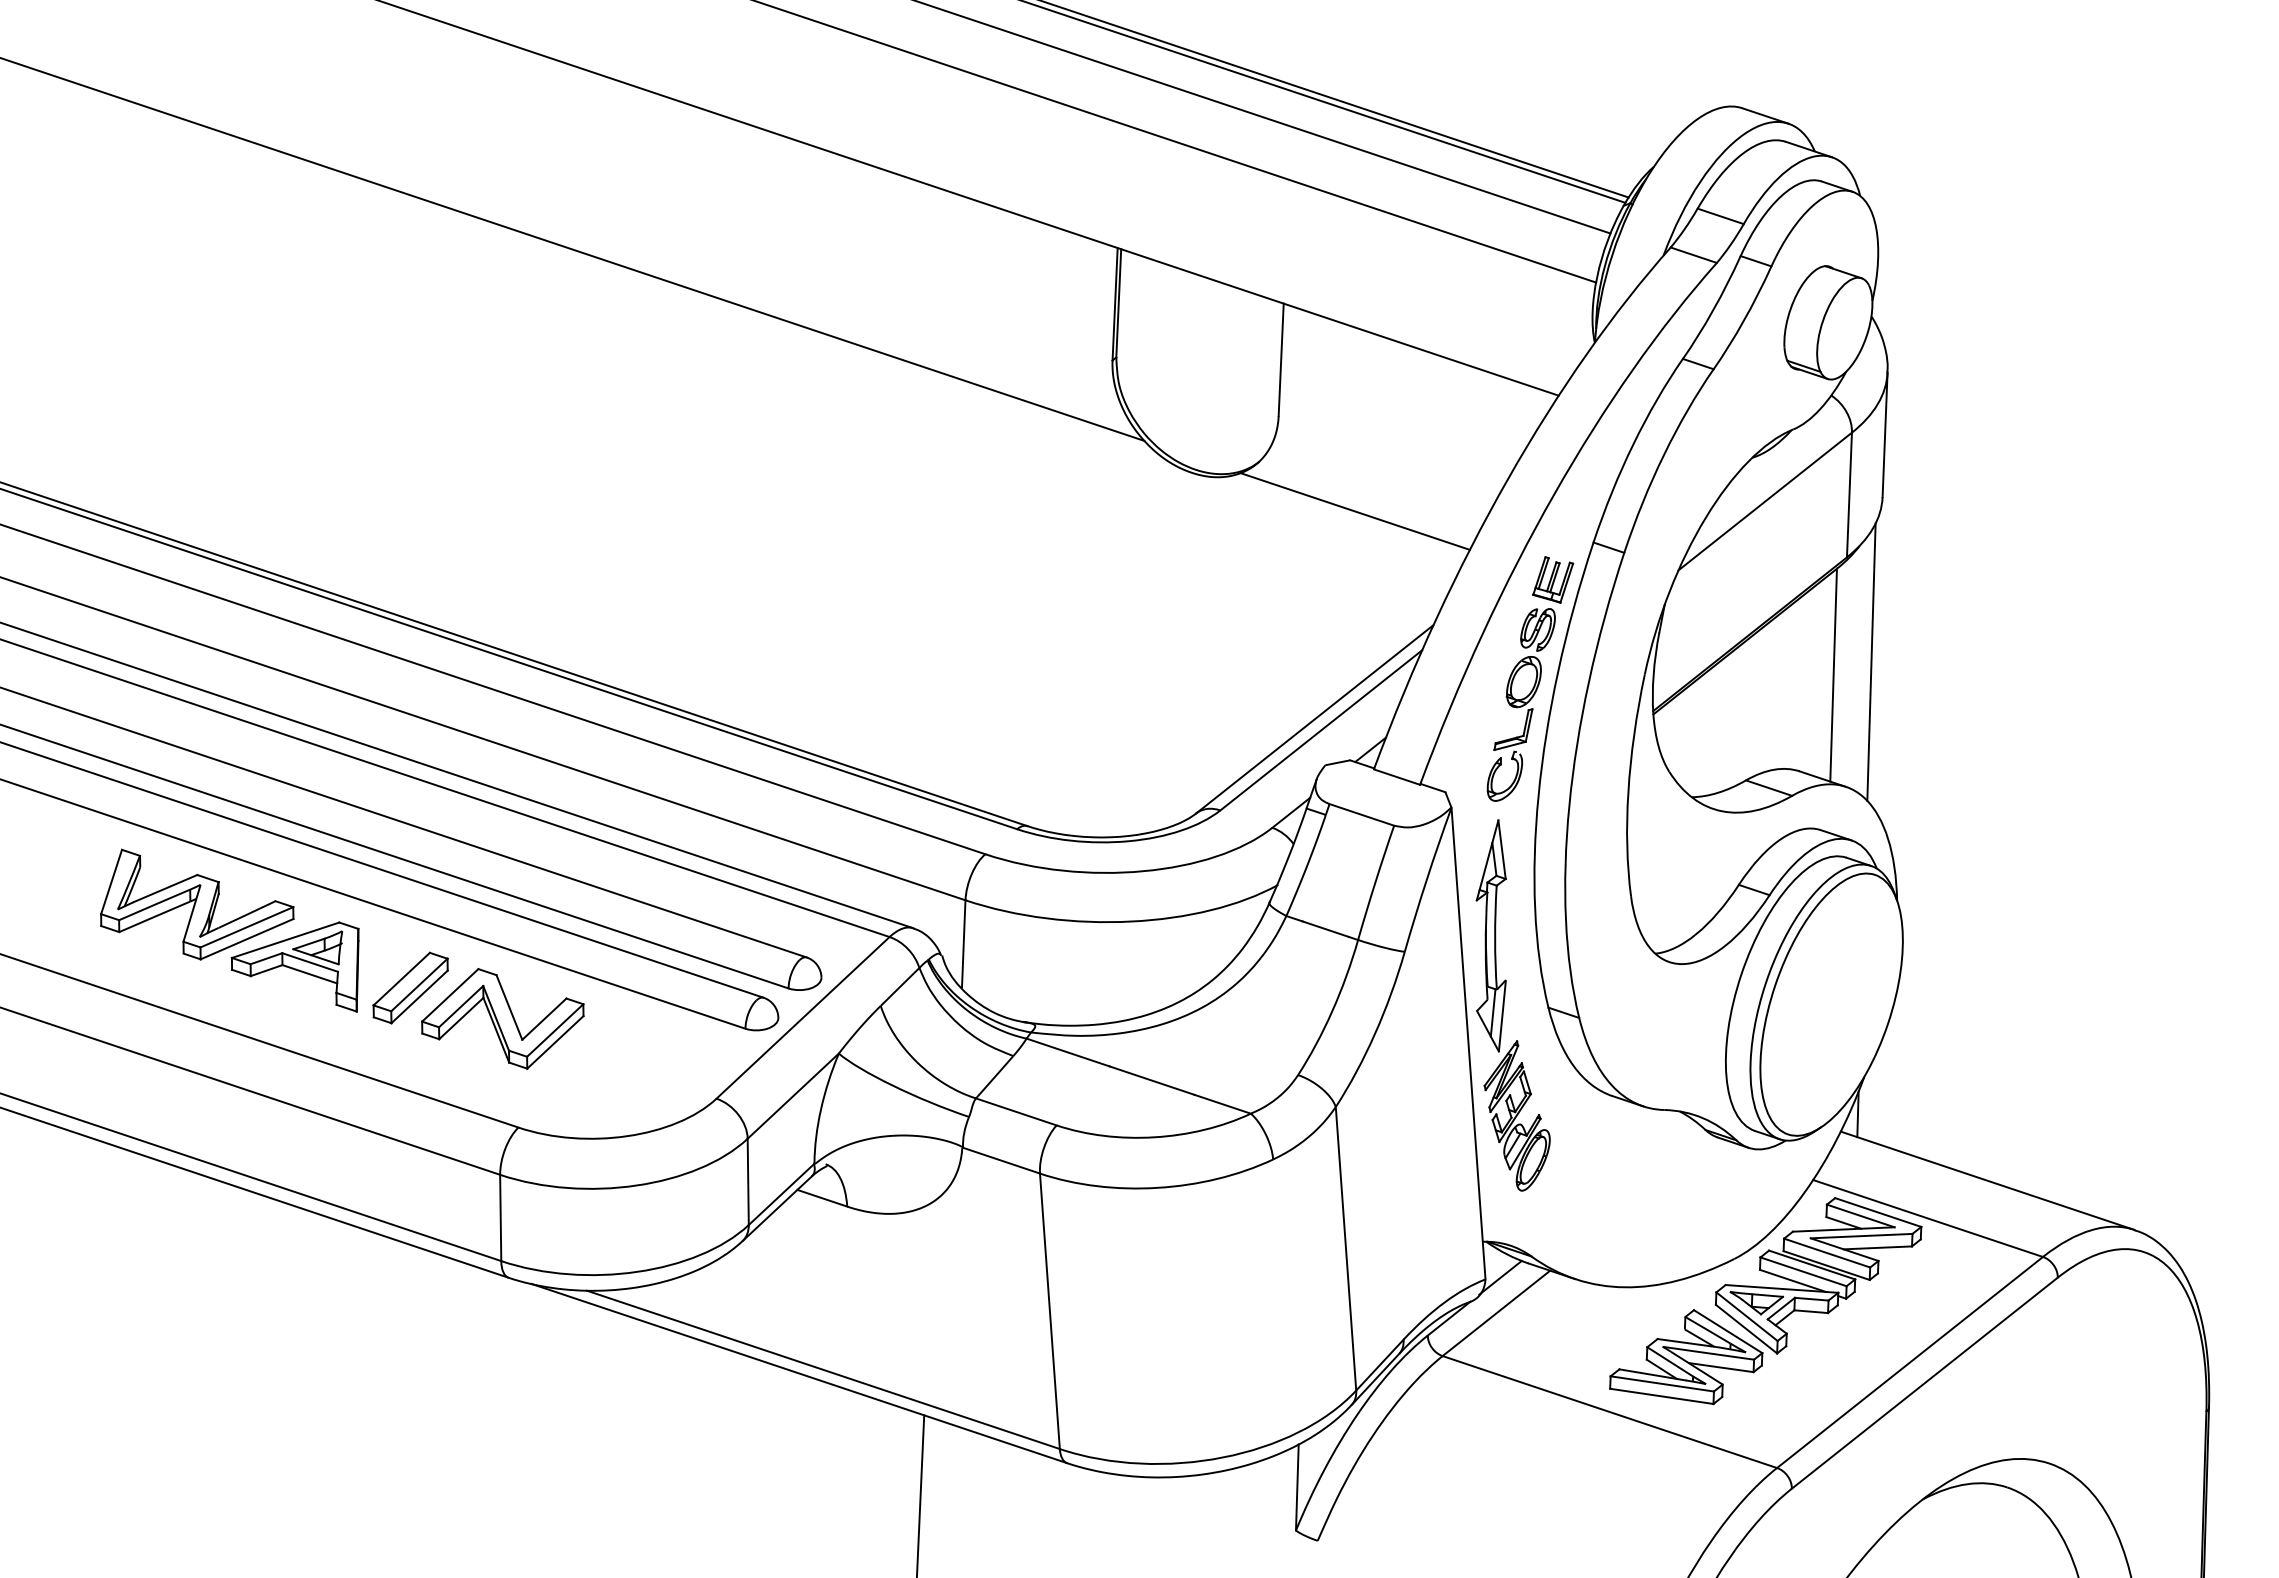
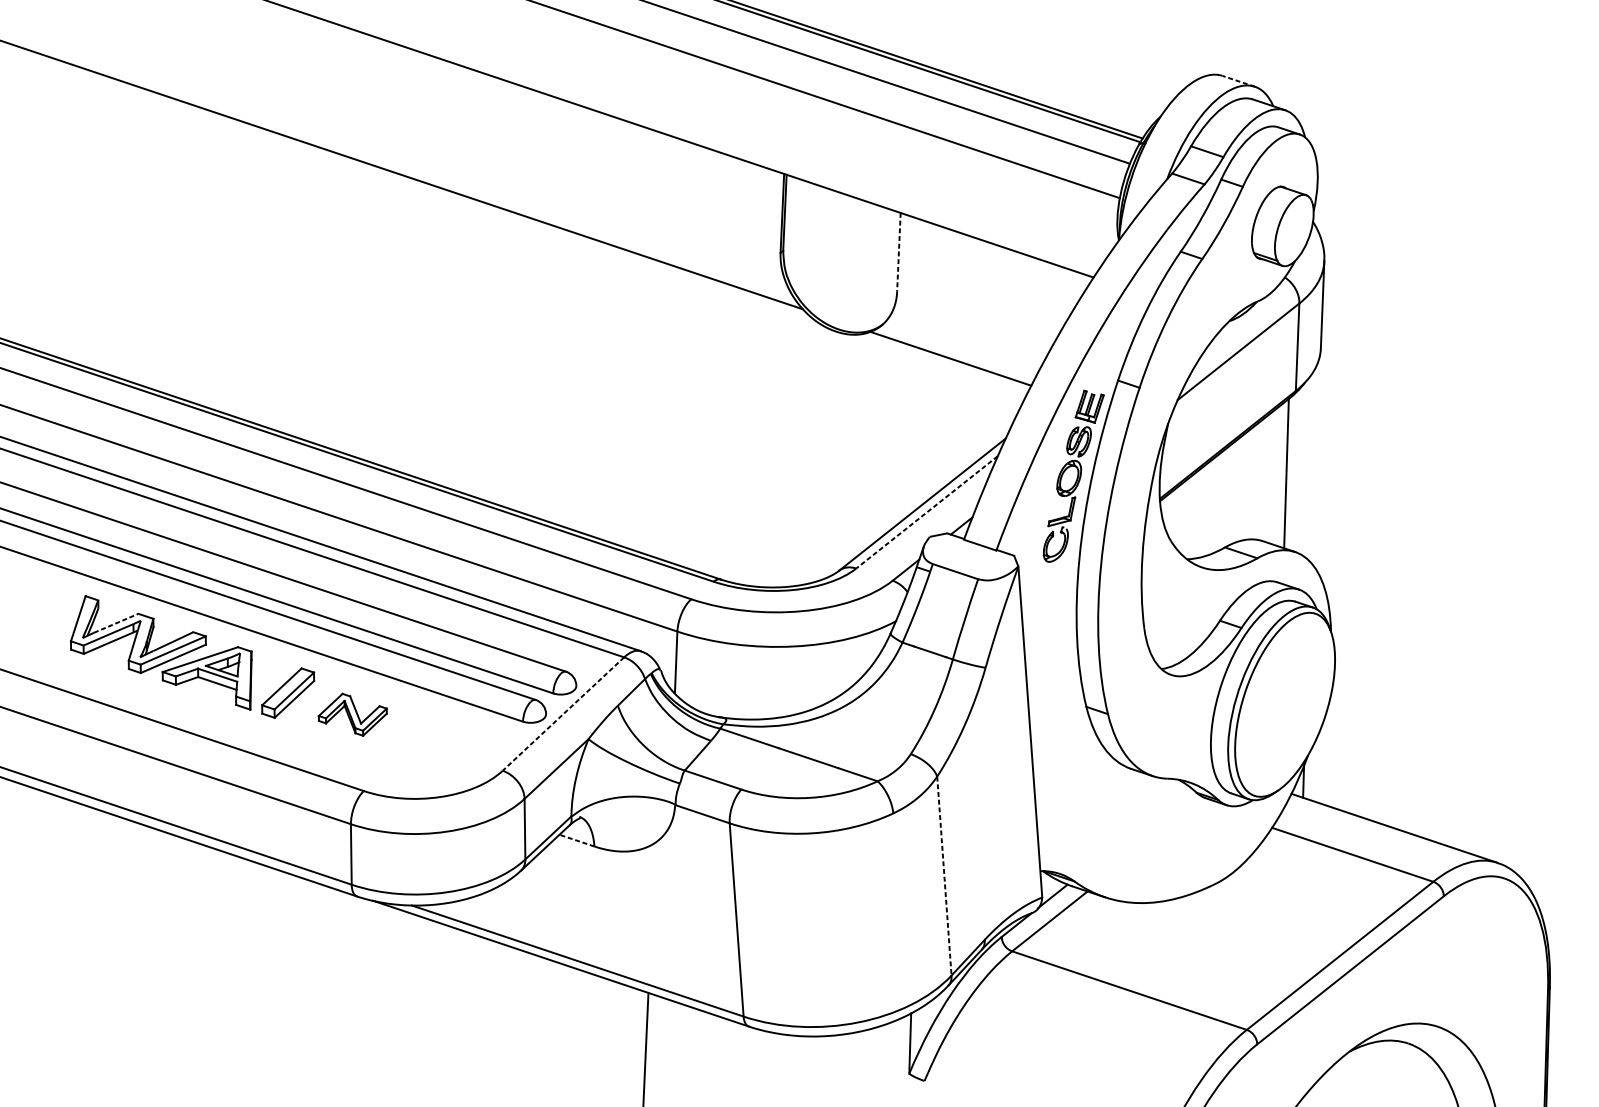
line: (1765, 115) -> (1238, 80), solid -> dashed
line: (1281, 360) -> (899, 252), solid -> dashed
line: (1871, 661) -> (1313, 464), removed
line: (1321, 730) -> (927, 512), solid -> dashed
line: (166, 888) -> (116, 623), solid -> dashed
part: (1504, 1005) -> (1055, 705), removed
part: (502, 1018) -> (352, 714), size x0.6
line: (802, 1018) -> (563, 714), solid -> dashed
line: (821, 1198) -> (576, 840), solid -> dashed
line: (1346, 1249) -> (944, 876), solid -> dashed
part: (1765, 1301) -> (1238, 913), removed

